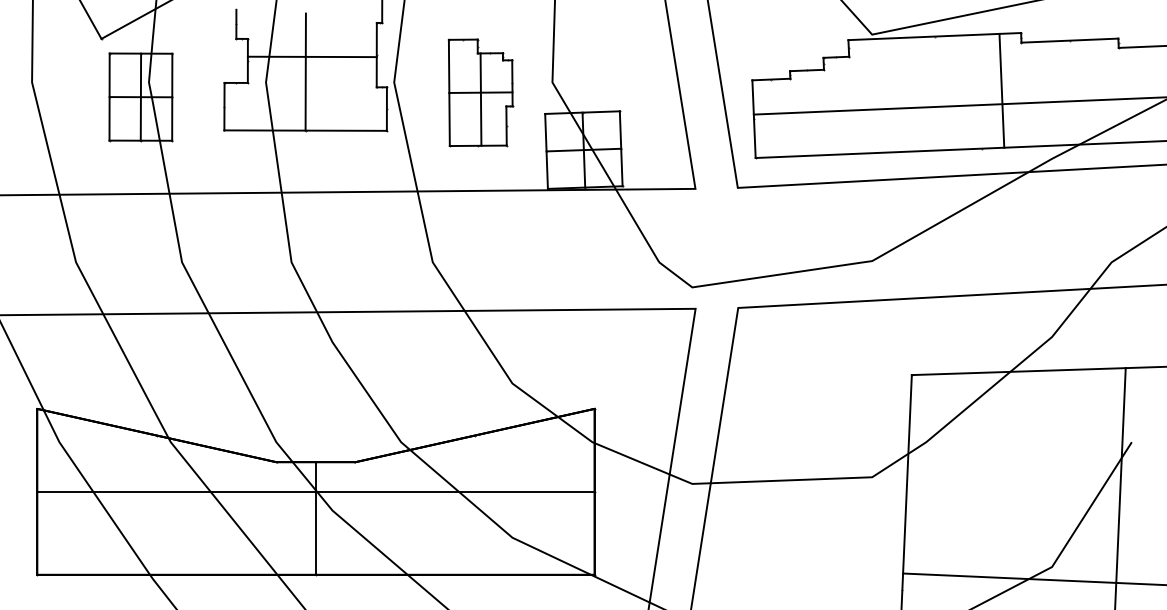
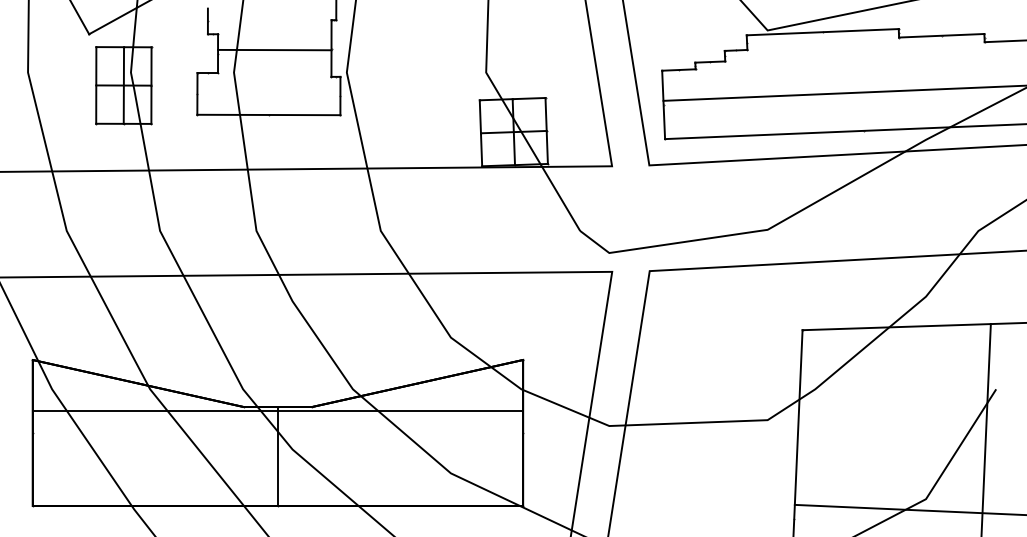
line: (305, 72) -> (268, 63), removed
line: (1001, 90) -> (881, 79), removed
part: (481, 92) -> (423, 81), removed
line: (315, 491) -> (277, 410), moved

